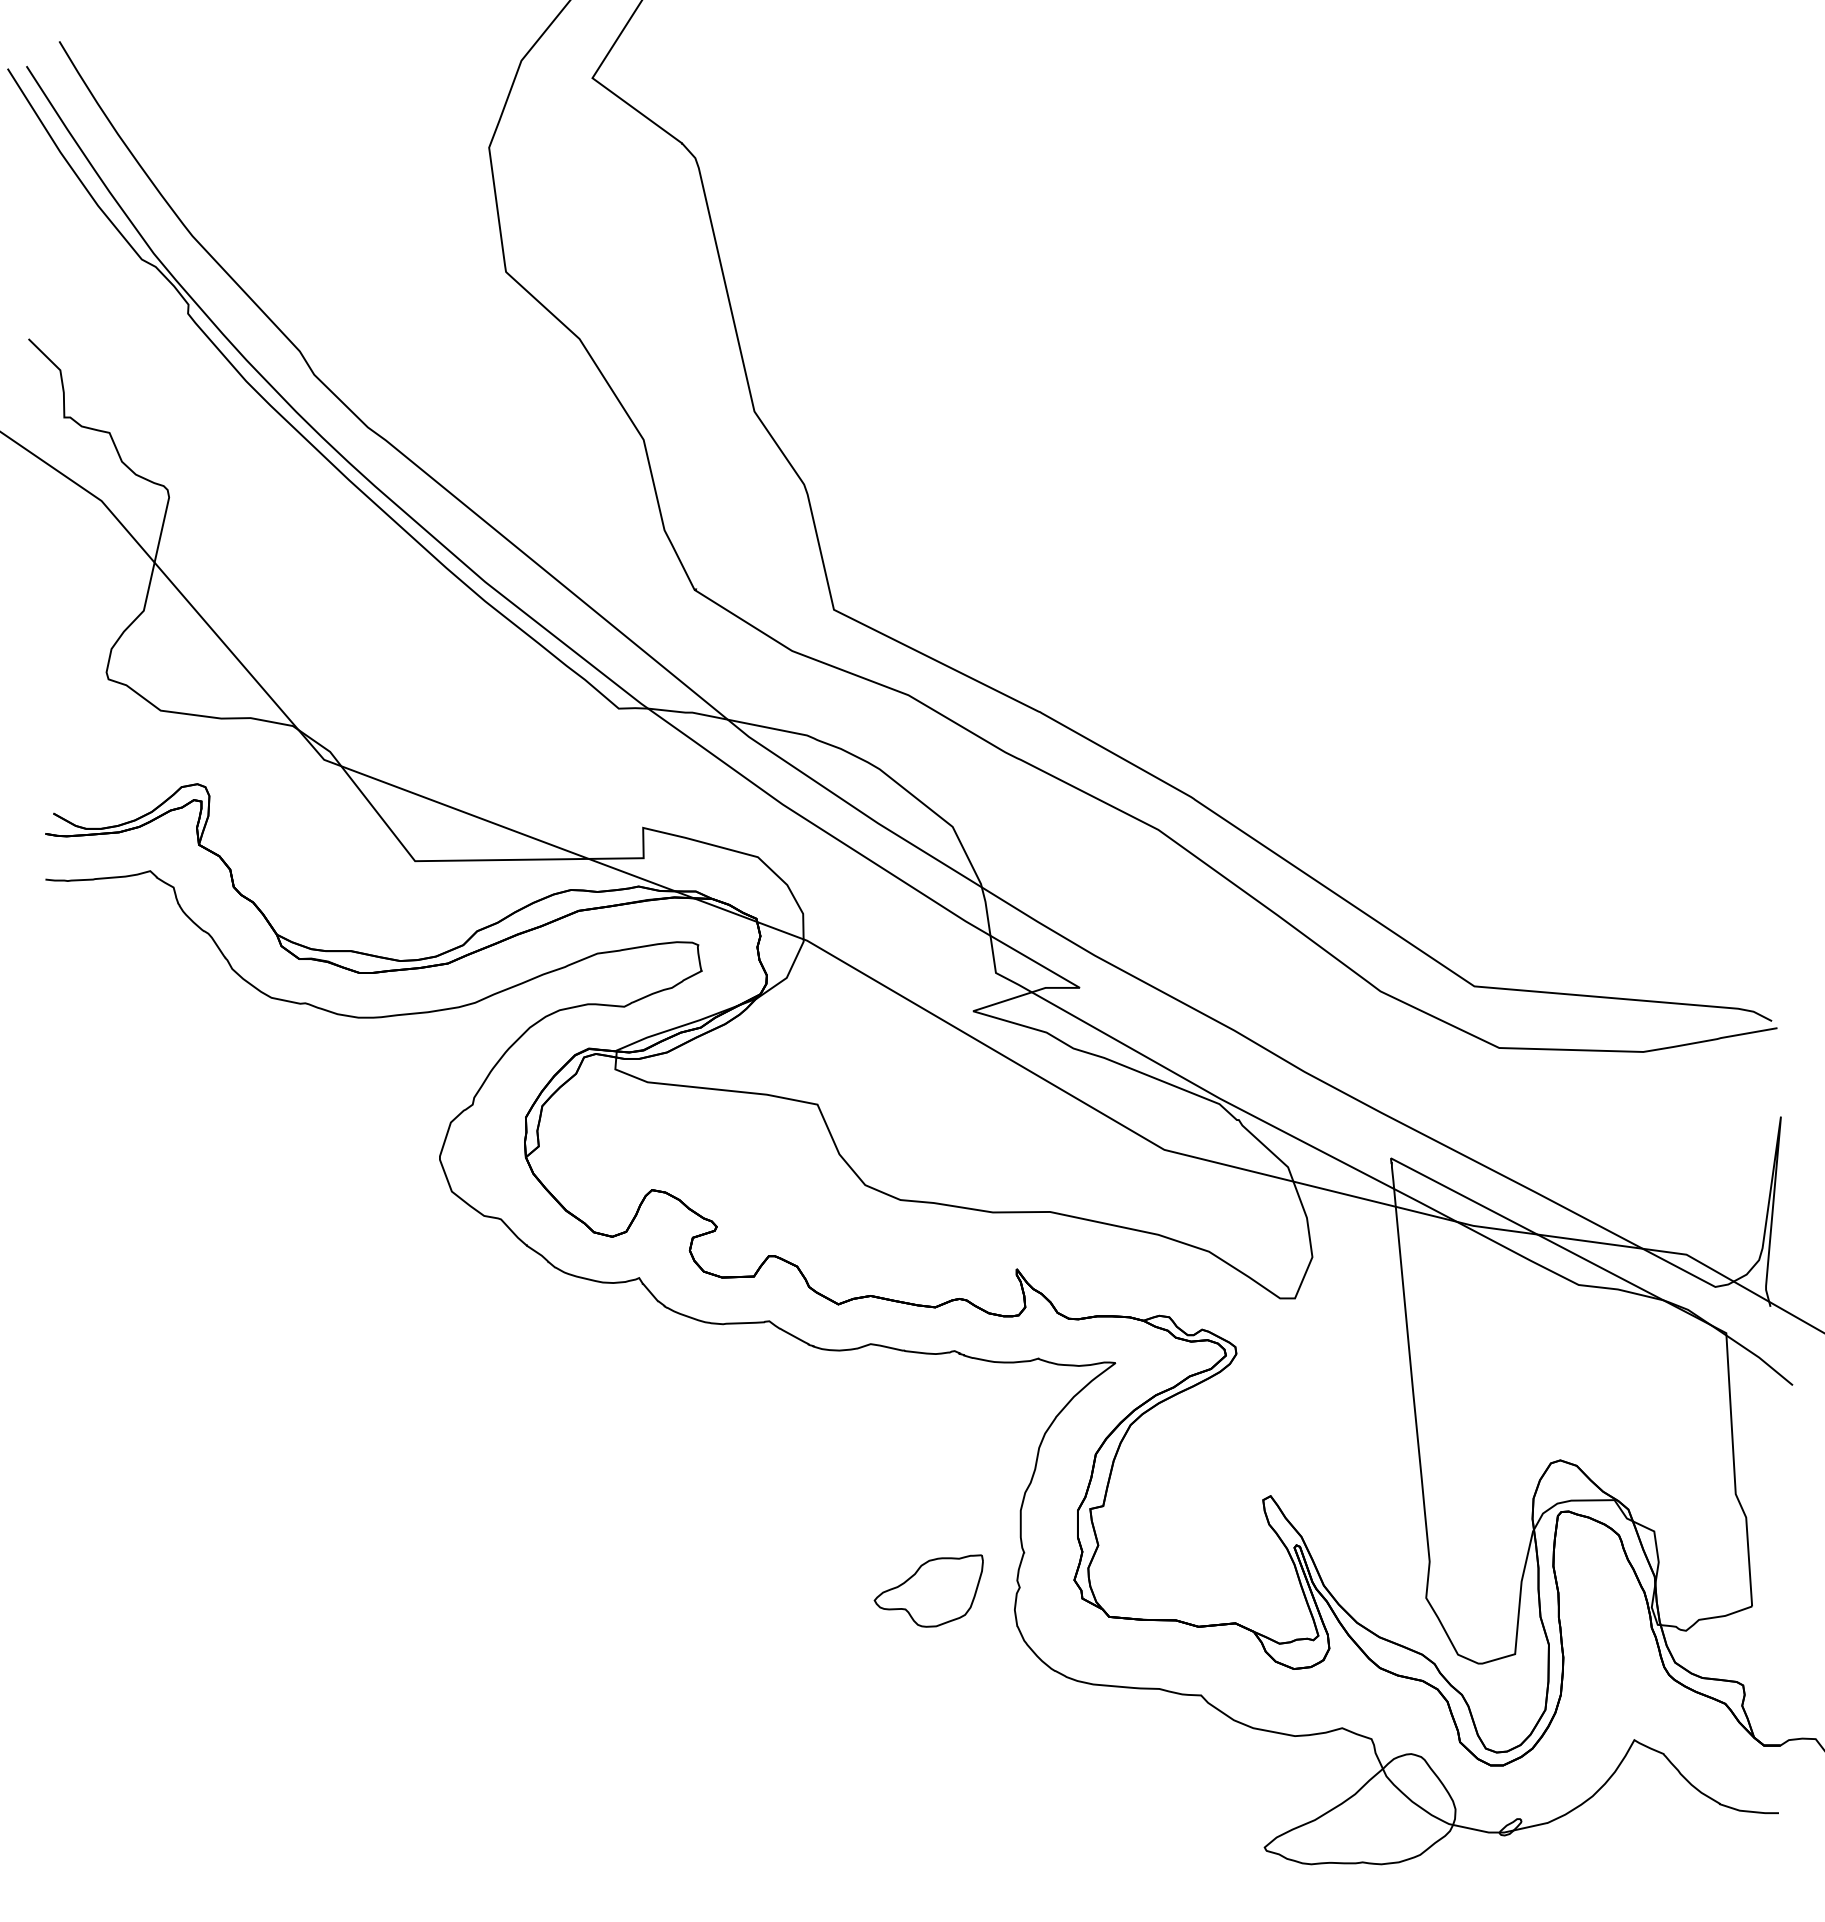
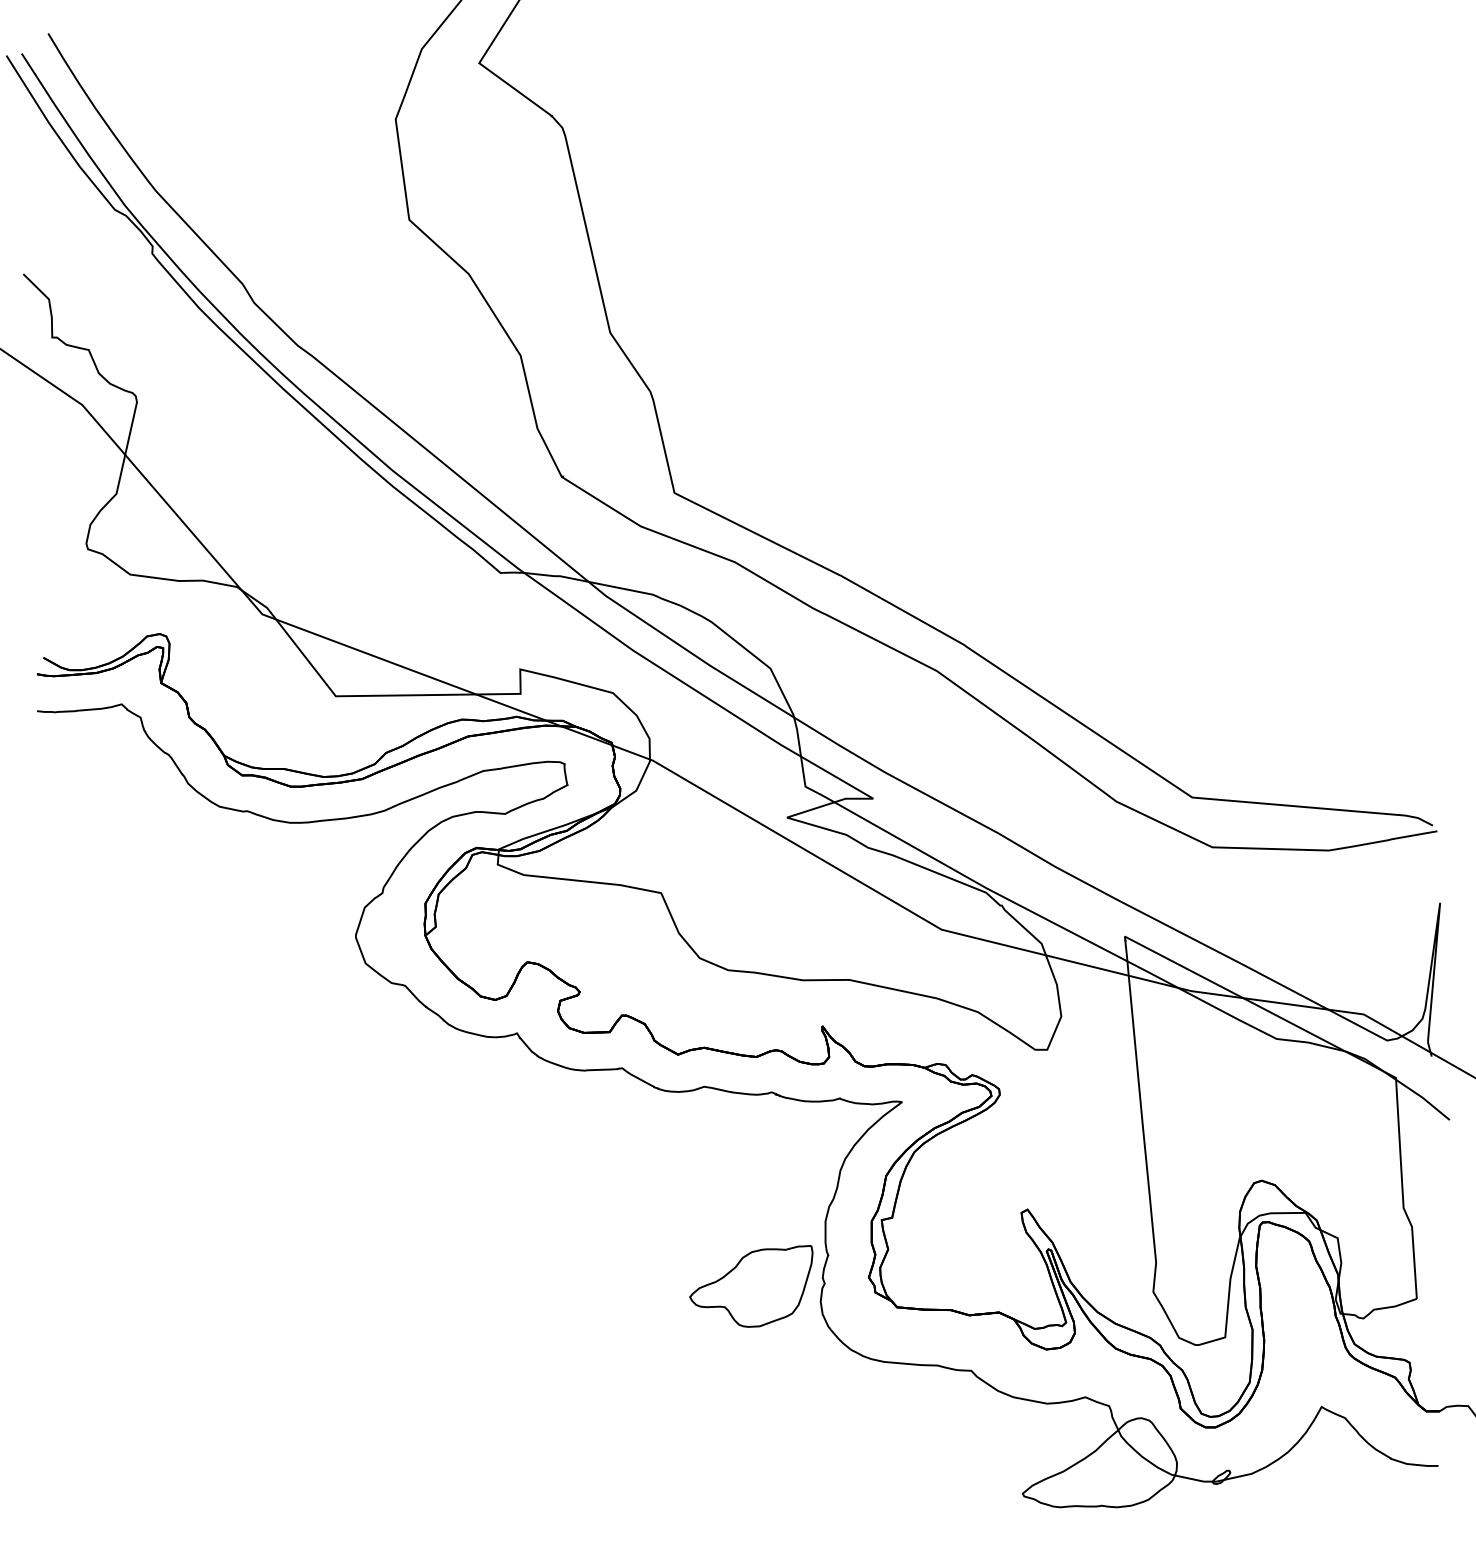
part: (928, 1590) -> (750, 1285), size x1.4

